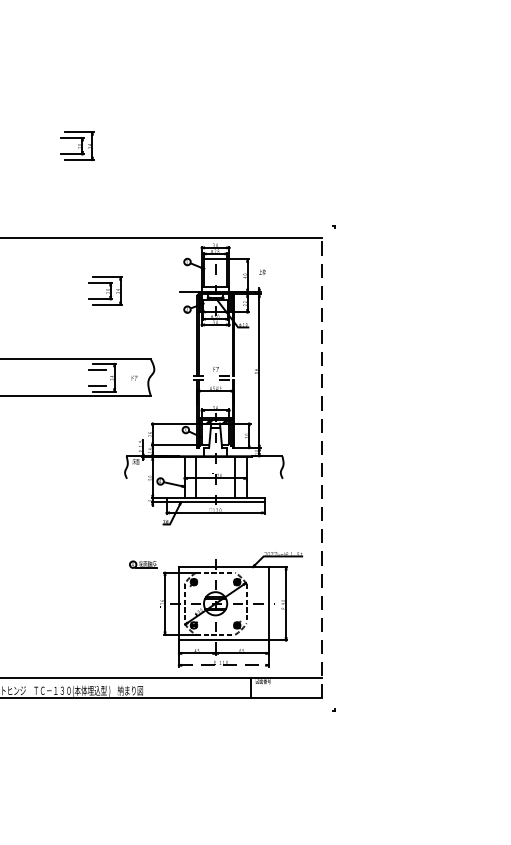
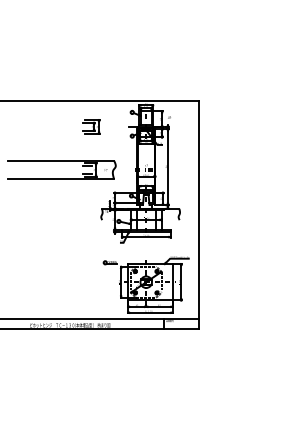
part: (77, 145) -> (77, 54), removed
line: (322, 467) -> (199, 214), dashed -> solid
line: (224, 664) -> (150, 312), dashed -> solid

